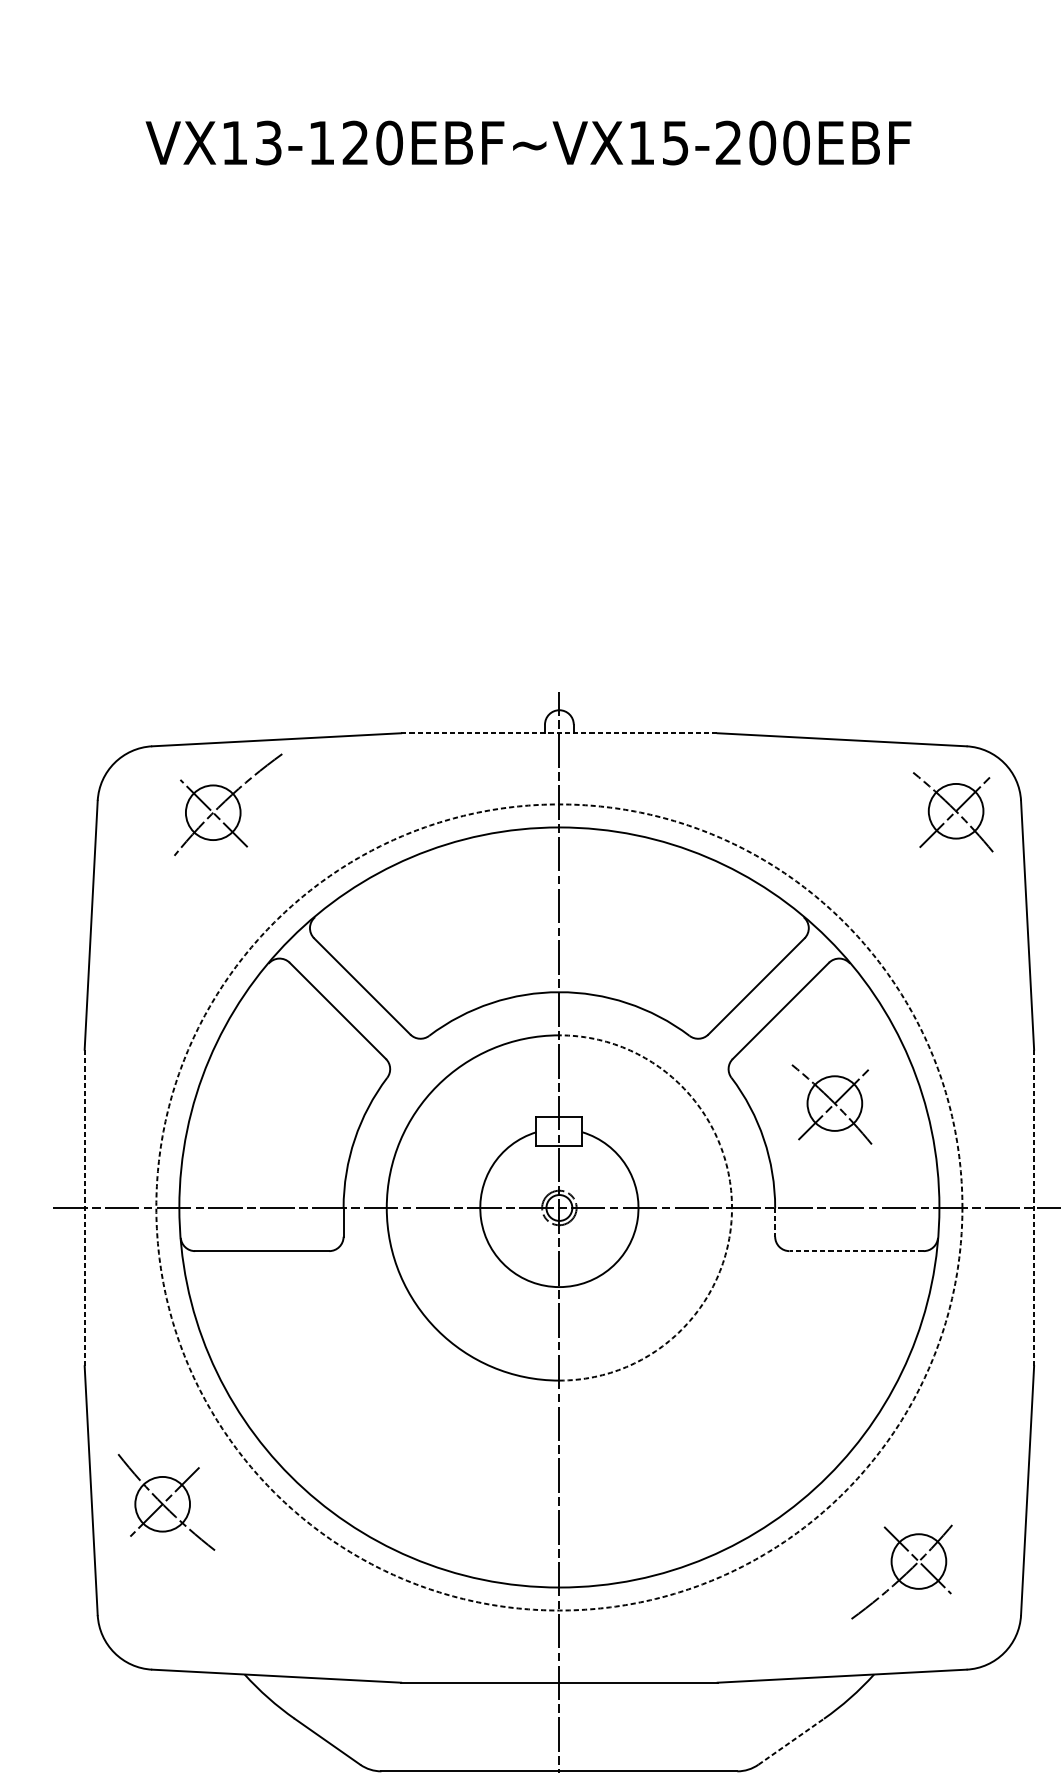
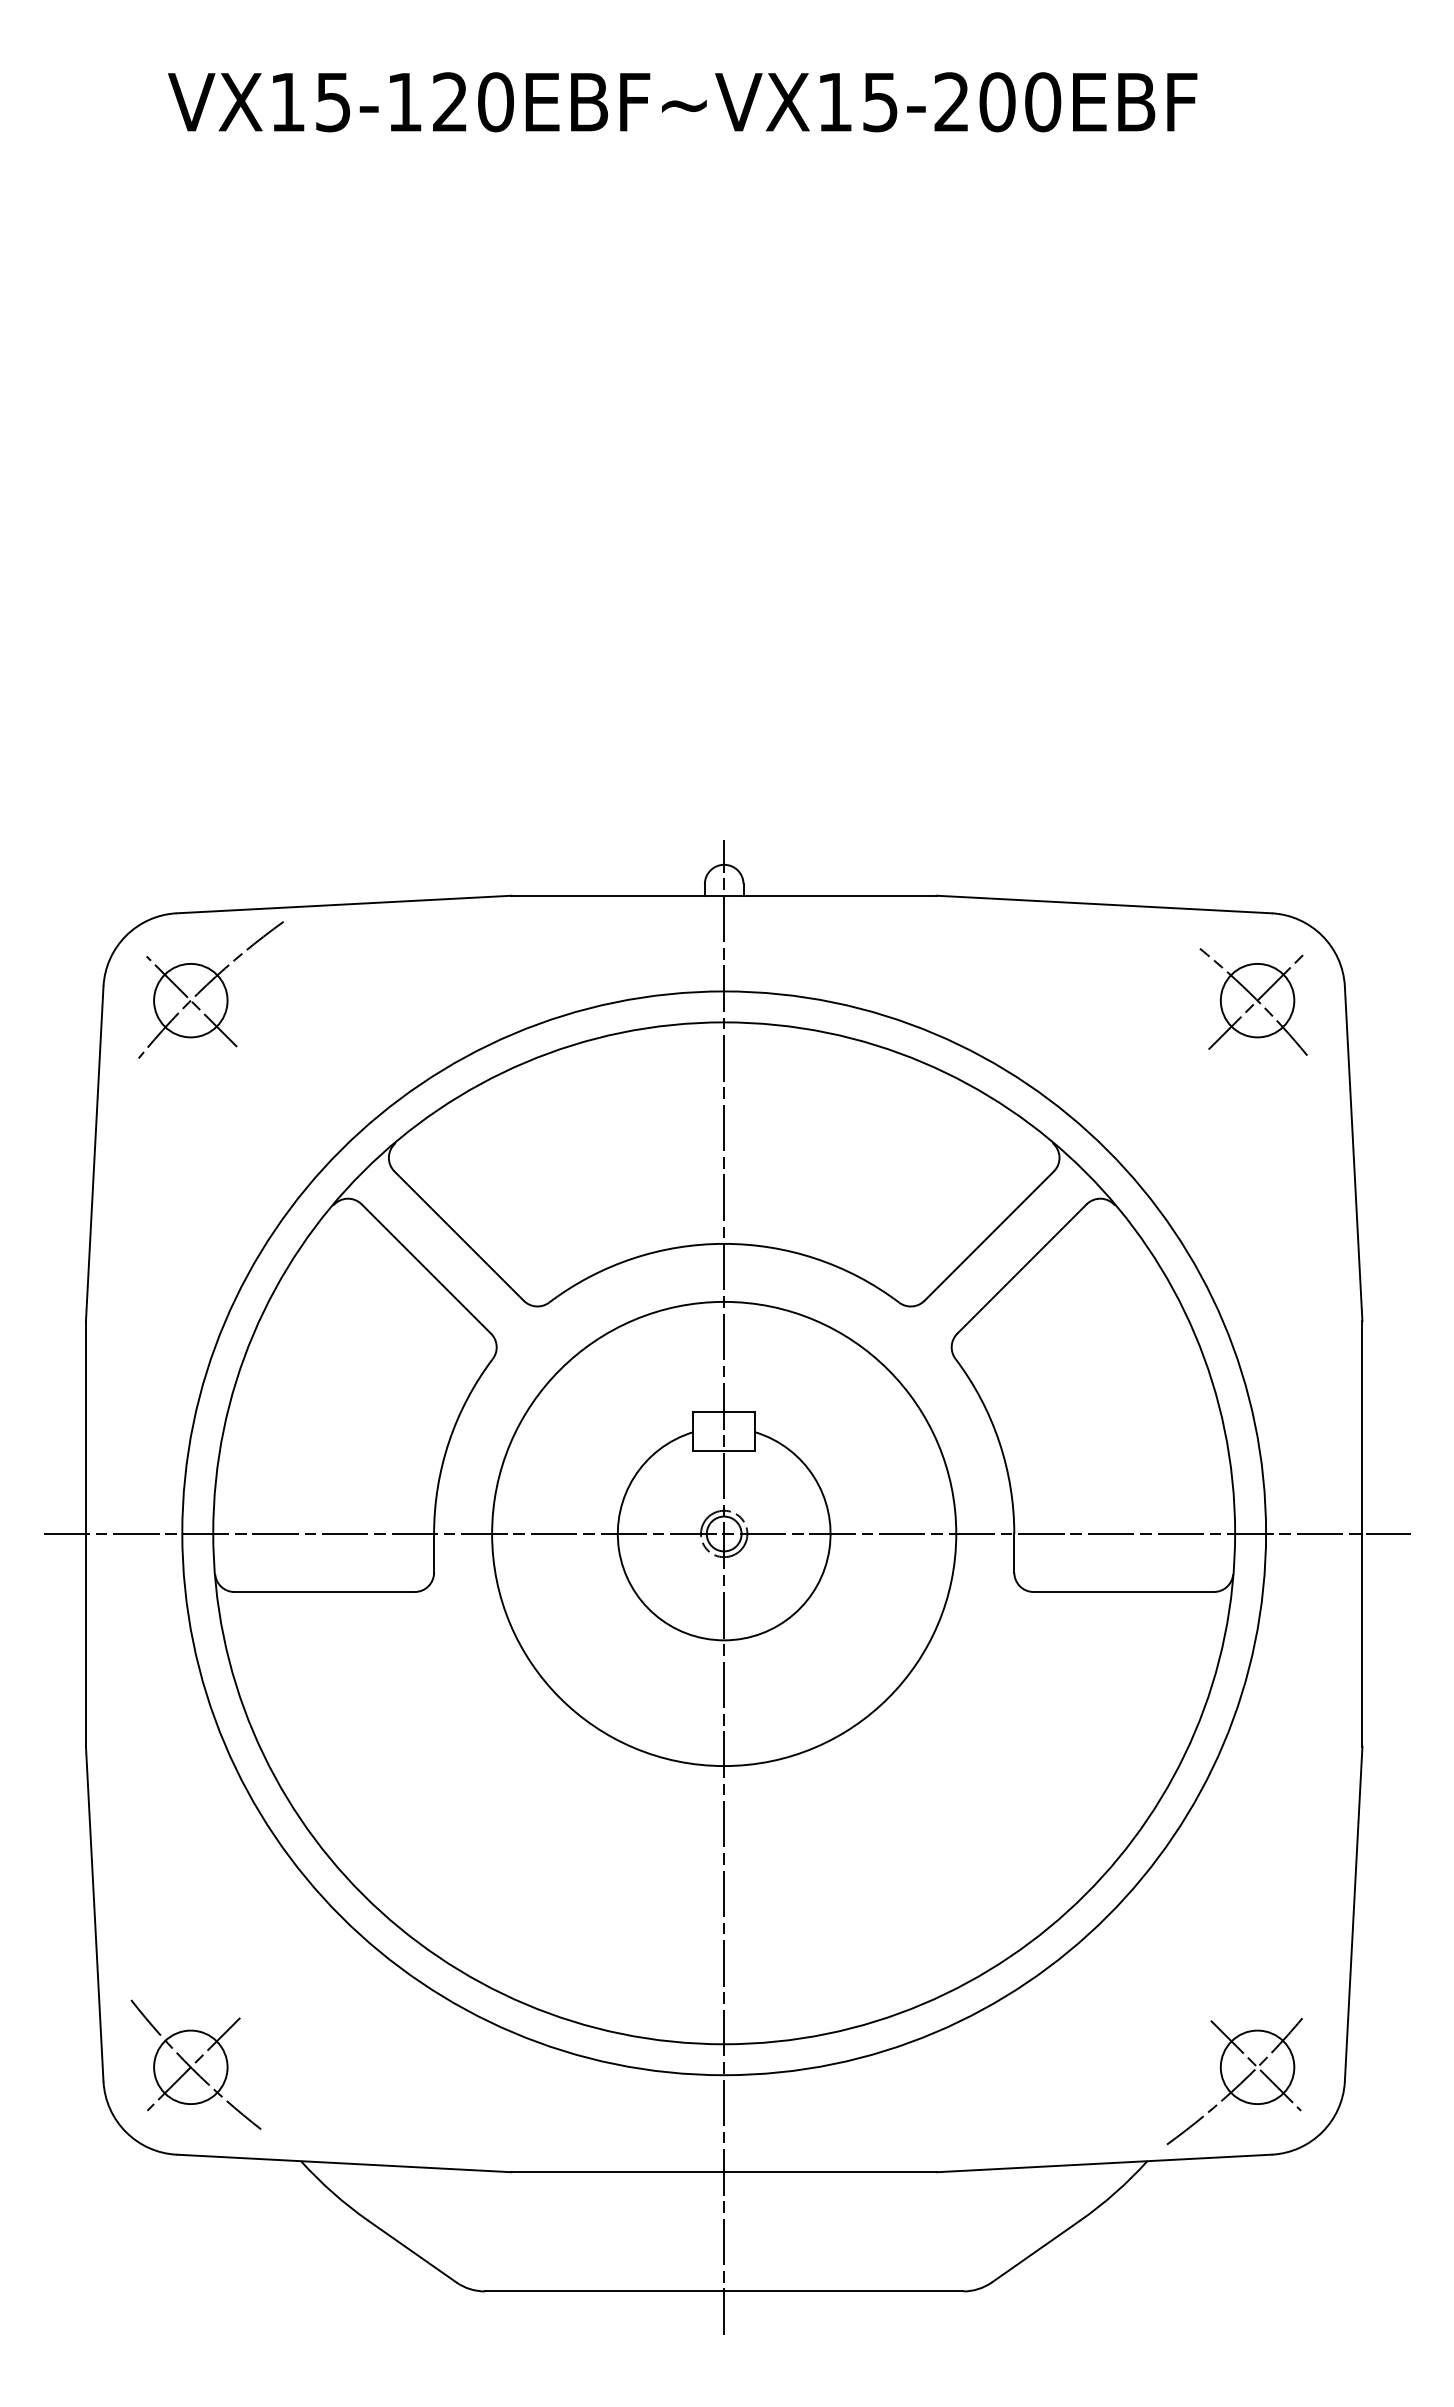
text: (268, 142) -> (333, 101), VX13-120EBF~VX15-200EBF -> VX15-120EBF~VX15-200EBF
line: (559, 733) -> (724, 895), dashed -> solid
part: (227, 804) -> (210, 989), moved
part: (831, 1104) -> (1090, 1394), removed
line: (84, 1207) -> (85, 1533), dashed -> solid
circle: (559, 1207) -> (724, 1533), dashed -> solid
arc: (732, 1207) -> (956, 1533), dashed -> solid
line: (1034, 1207) -> (1362, 1533), dashed -> solid
line: (775, 1222) -> (1014, 1553), dashed -> solid
line: (856, 1251) -> (1123, 1592), dashed -> solid
part: (166, 1502) -> (195, 2064), moved
part: (901, 1572) -> (1234, 2081), moved
line: (790, 1741) -> (1035, 2251), dashed -> solid

